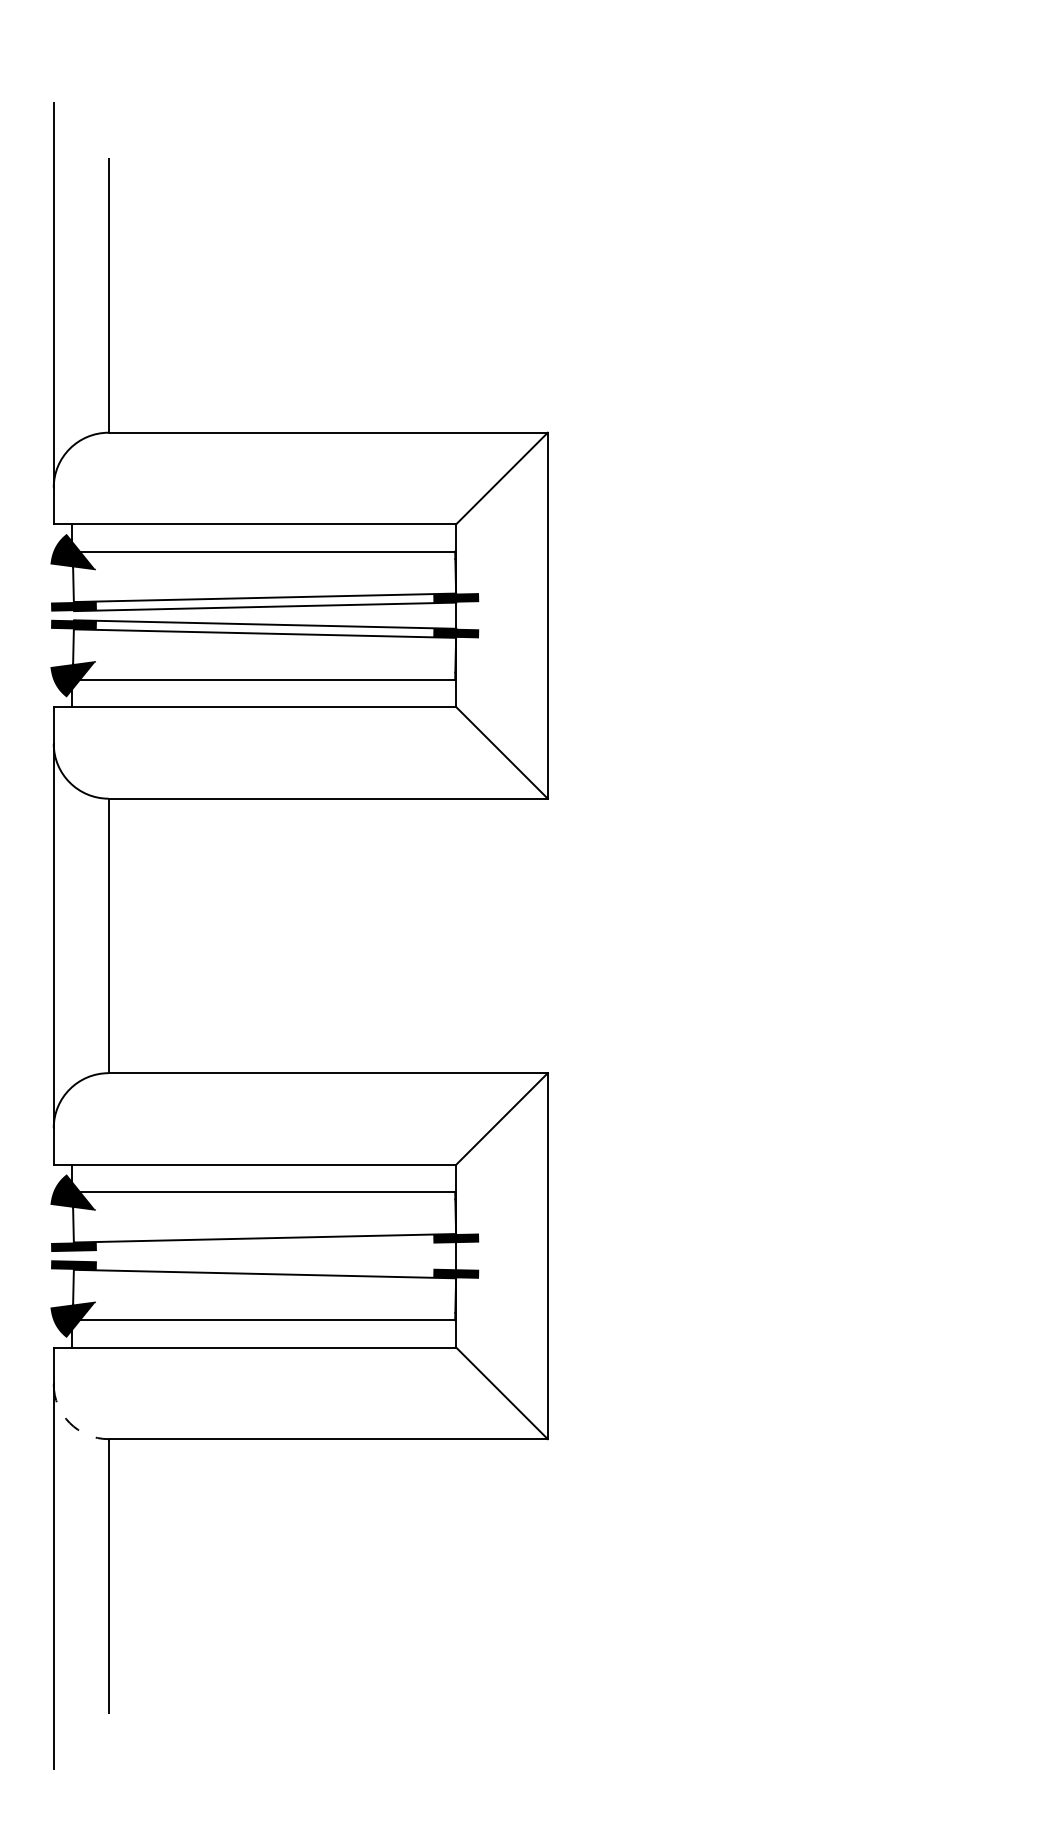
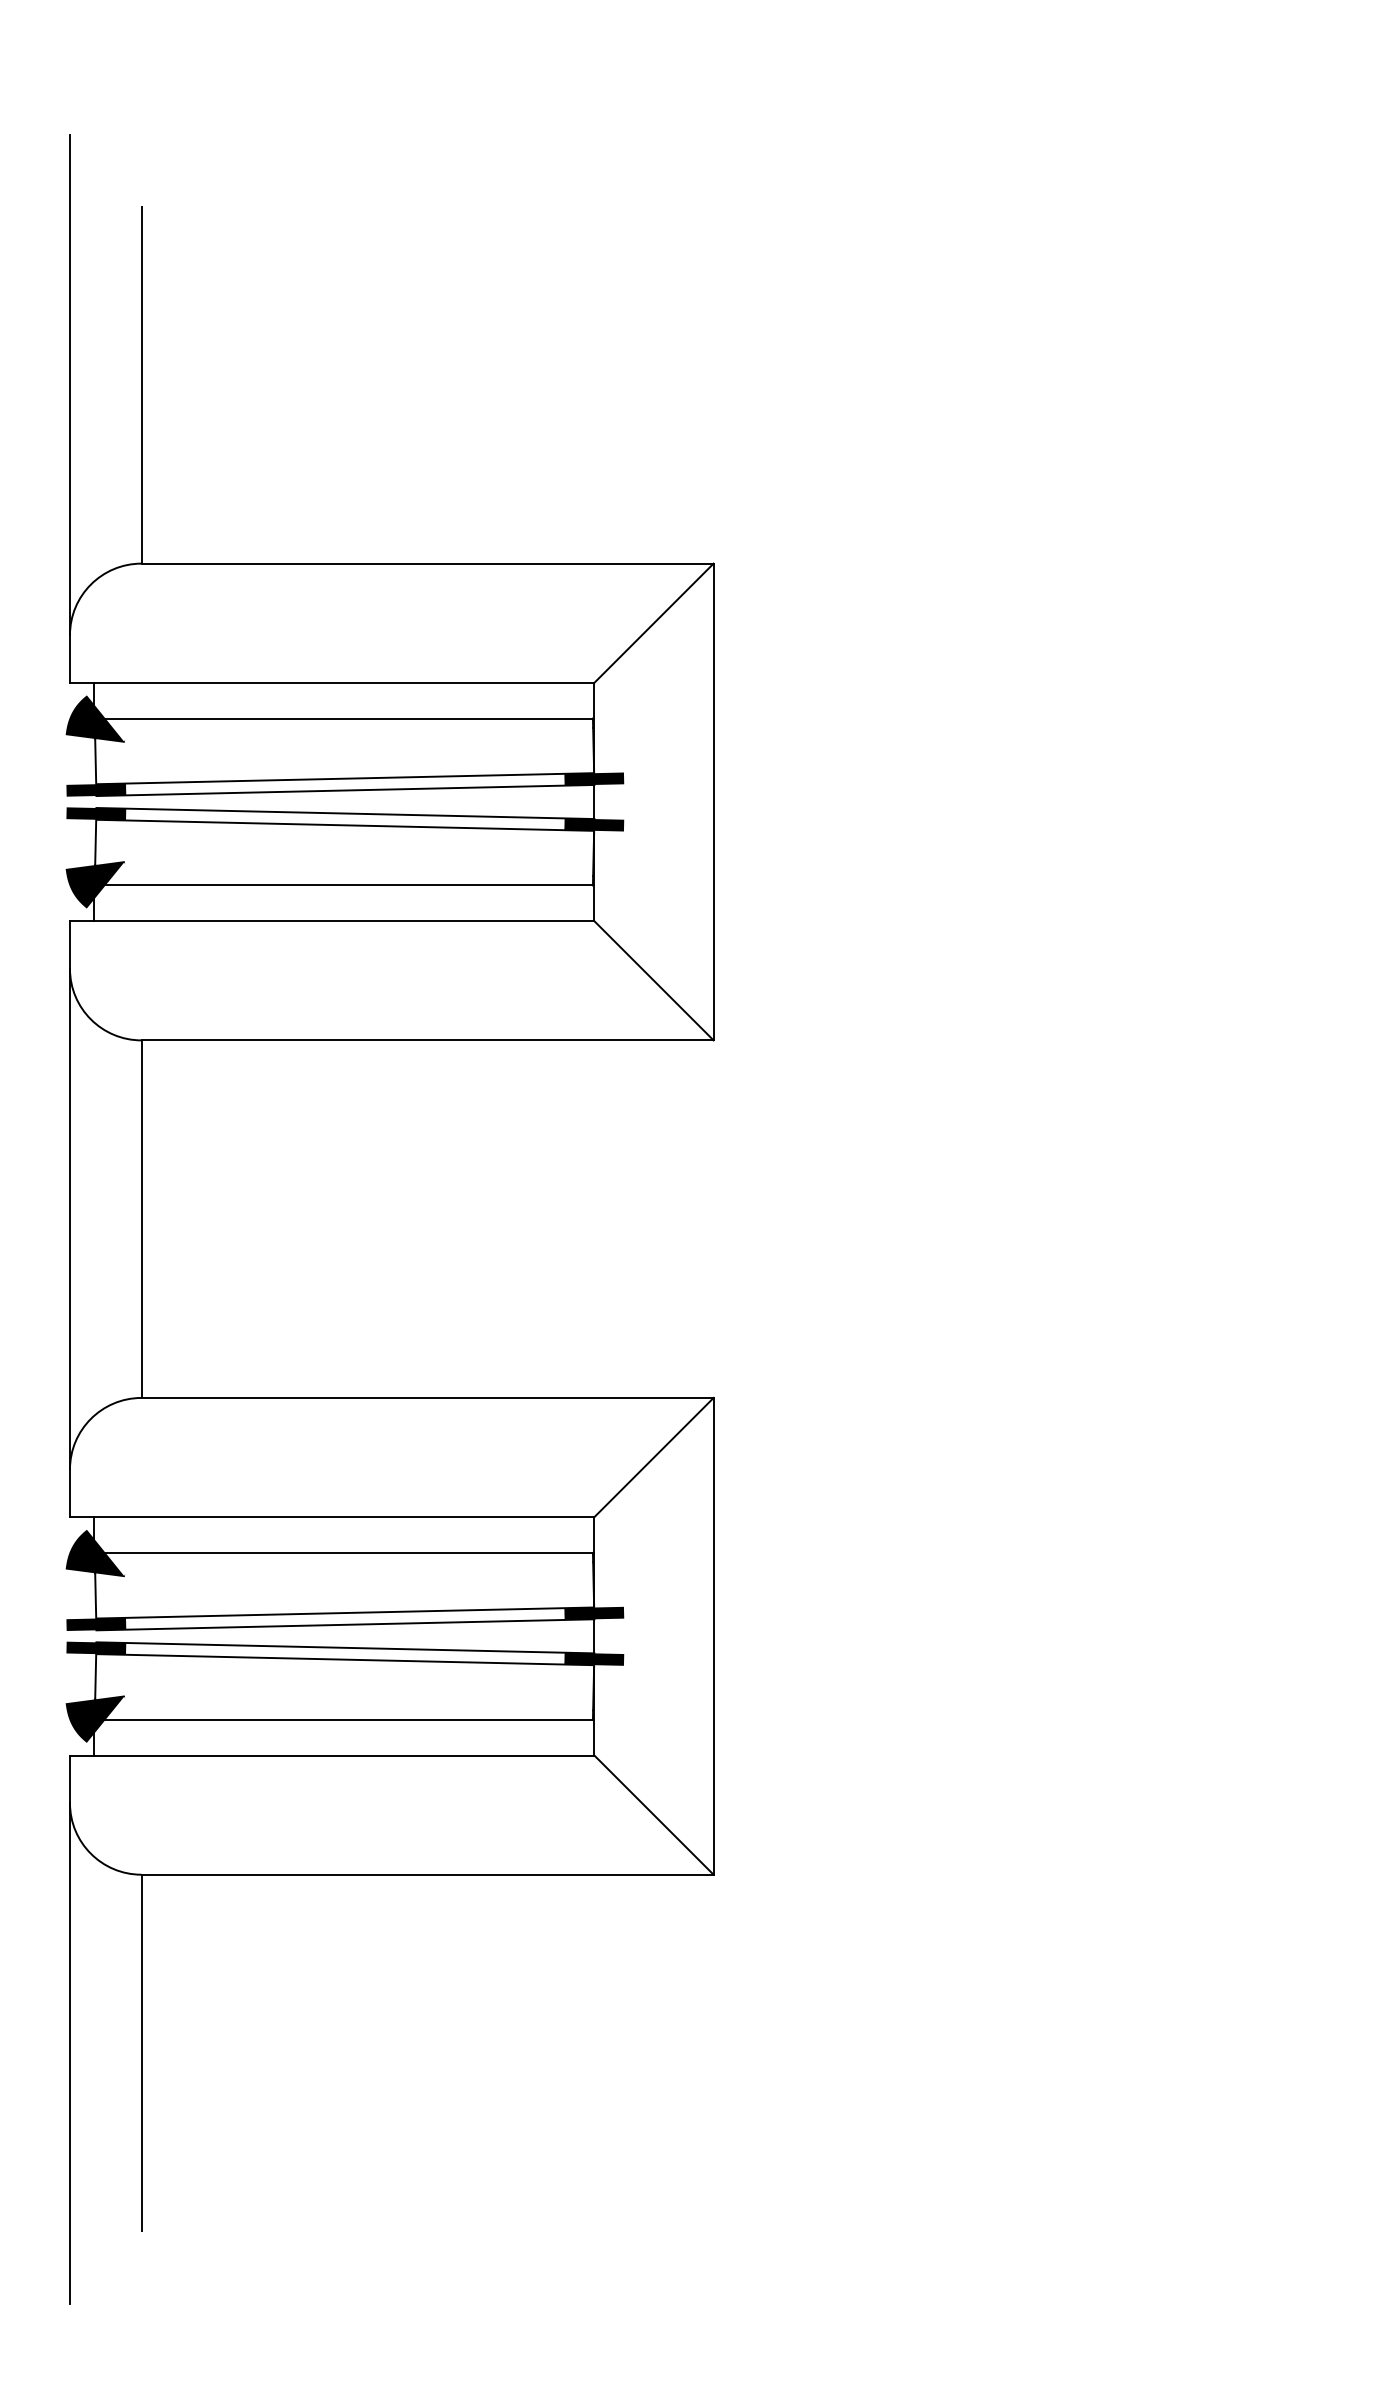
line: (265, 1247) -> (345, 1625), added
line: (265, 1264) -> (345, 1647), added
arc: (69, 1423) -> (90, 1854), dashed -> solid

